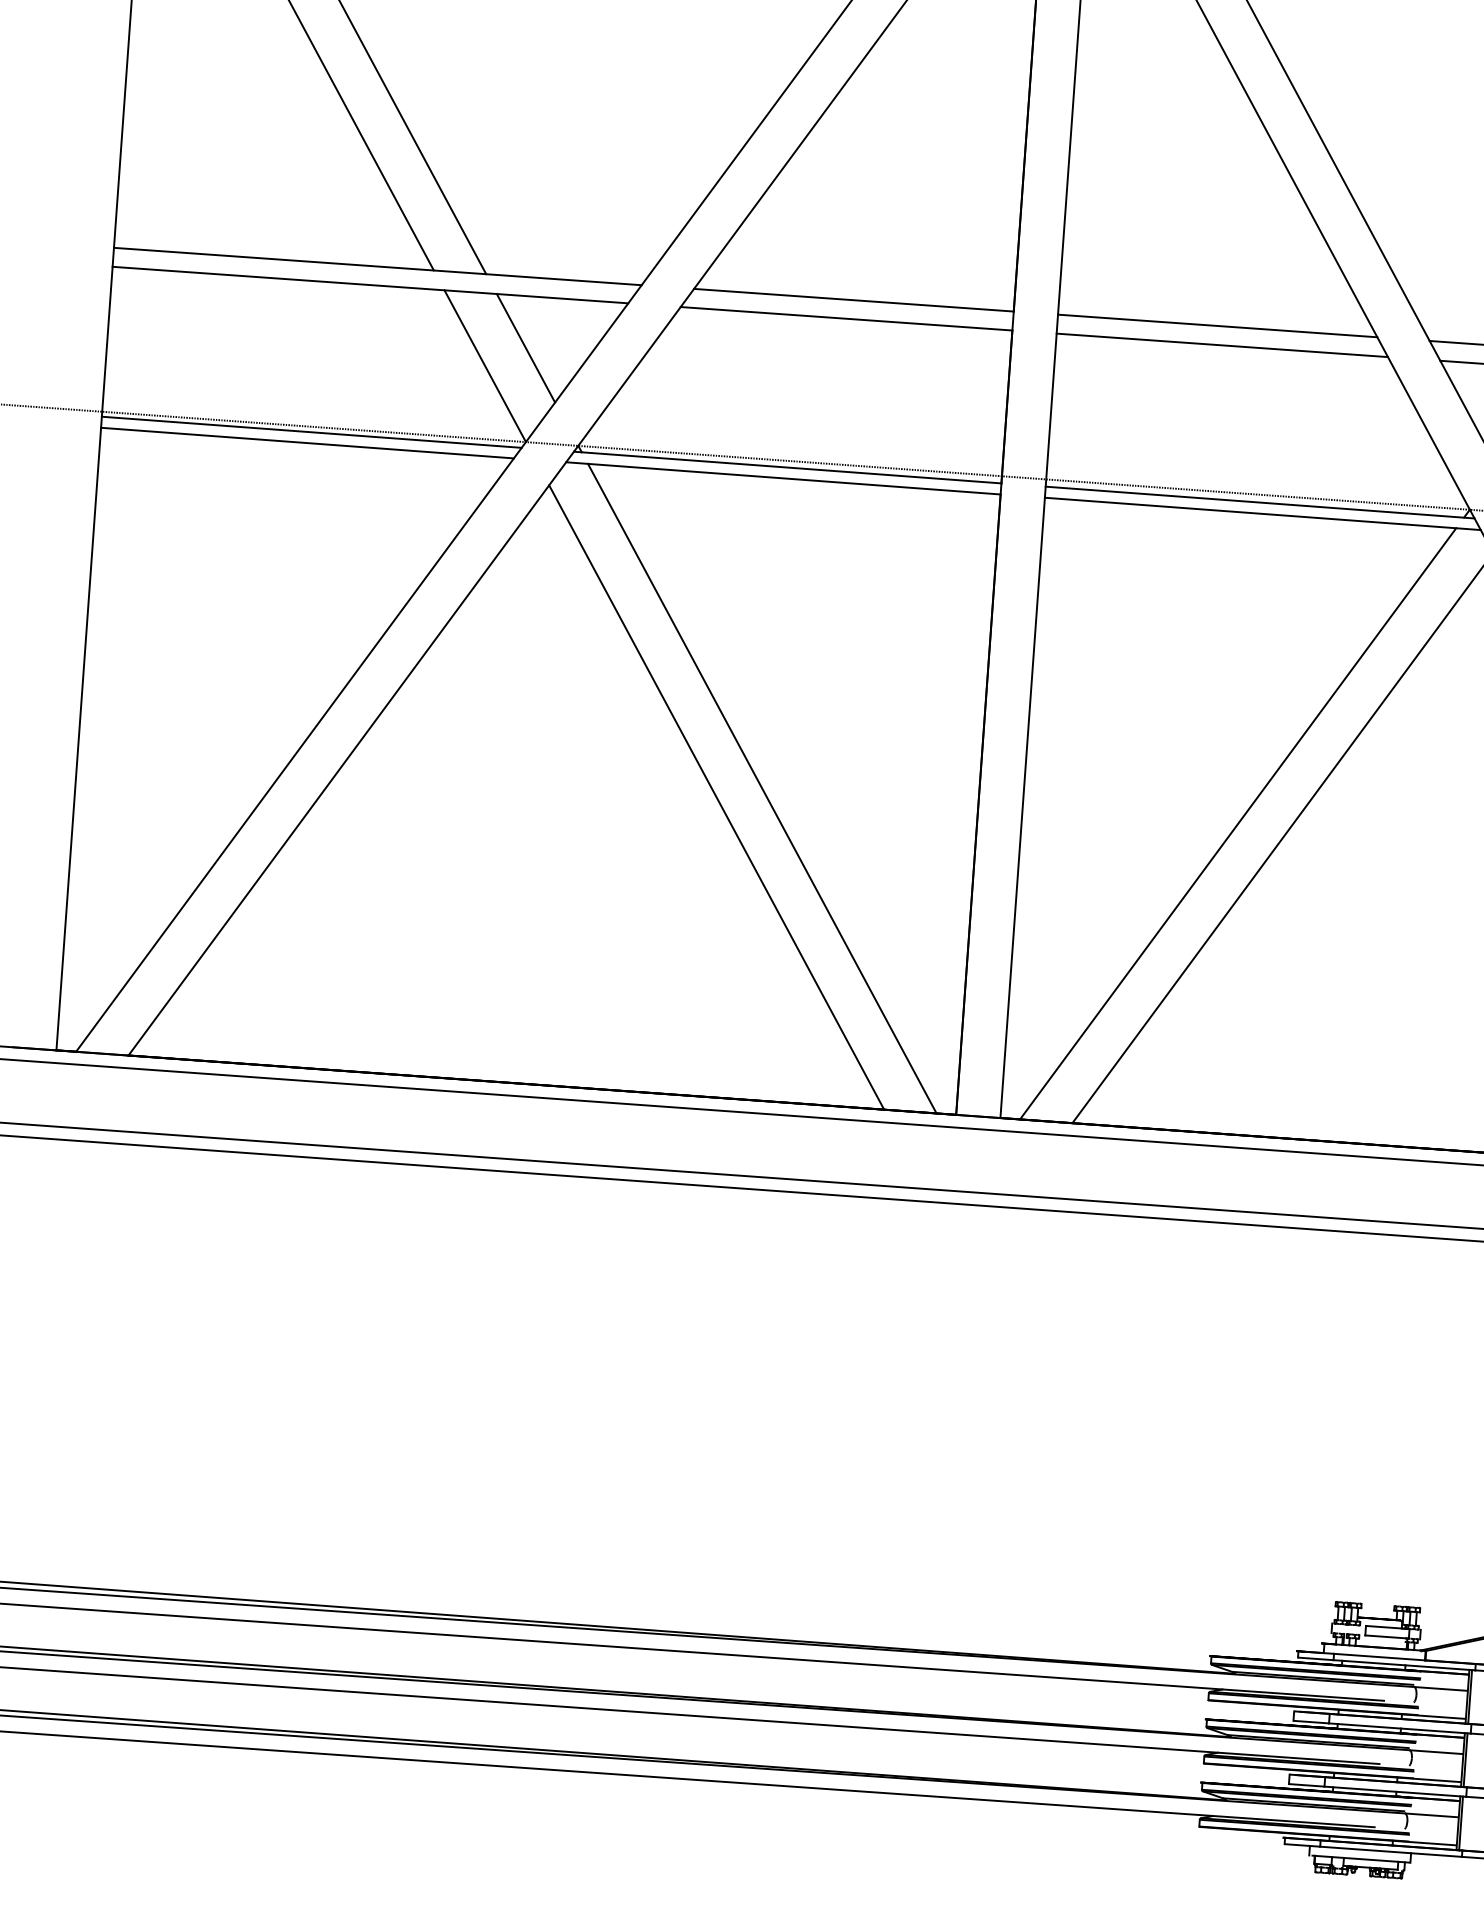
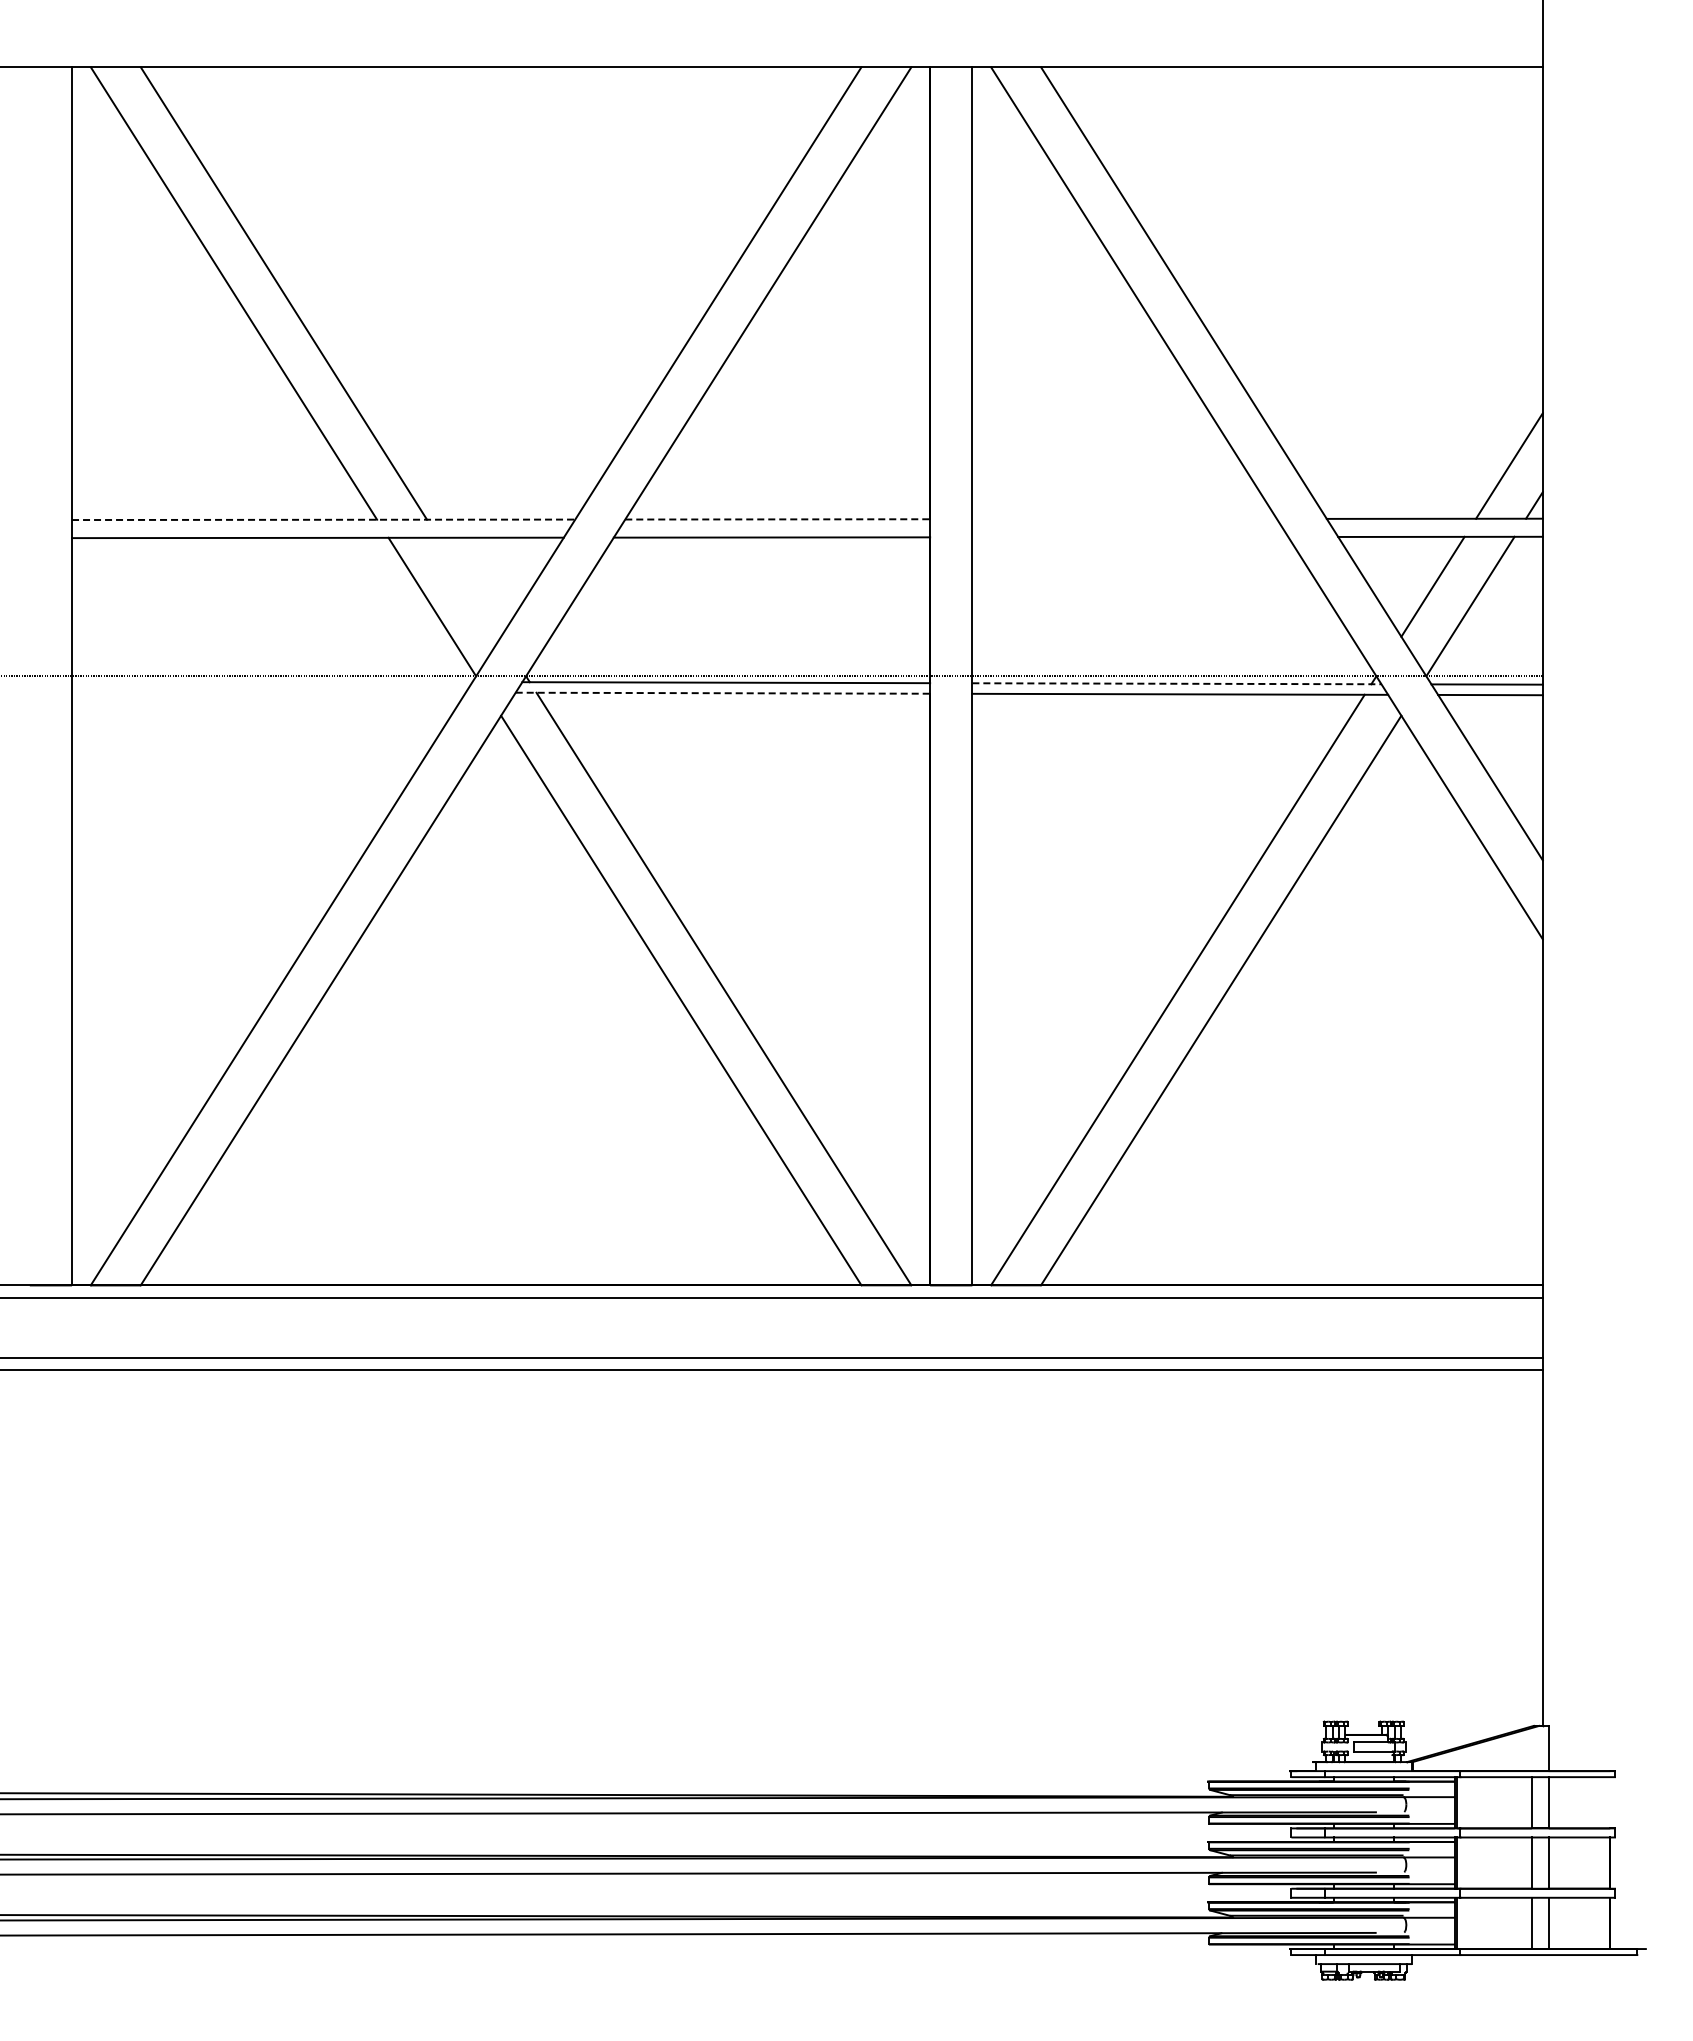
line: (377, 266) -> (323, 519), solid -> dashed
line: (854, 300) -> (778, 519), solid -> dashed
line: (1217, 325) -> (1124, 518), removed
line: (1222, 345) -> (1130, 537), removed
line: (525, 347) -> (469, 586), removed
line: (312, 432) -> (272, 681), removed
line: (307, 442) -> (268, 691), removed
line: (784, 478) -> (723, 693), solid -> dashed
line: (1259, 502) -> (1176, 683), solid -> dashed

